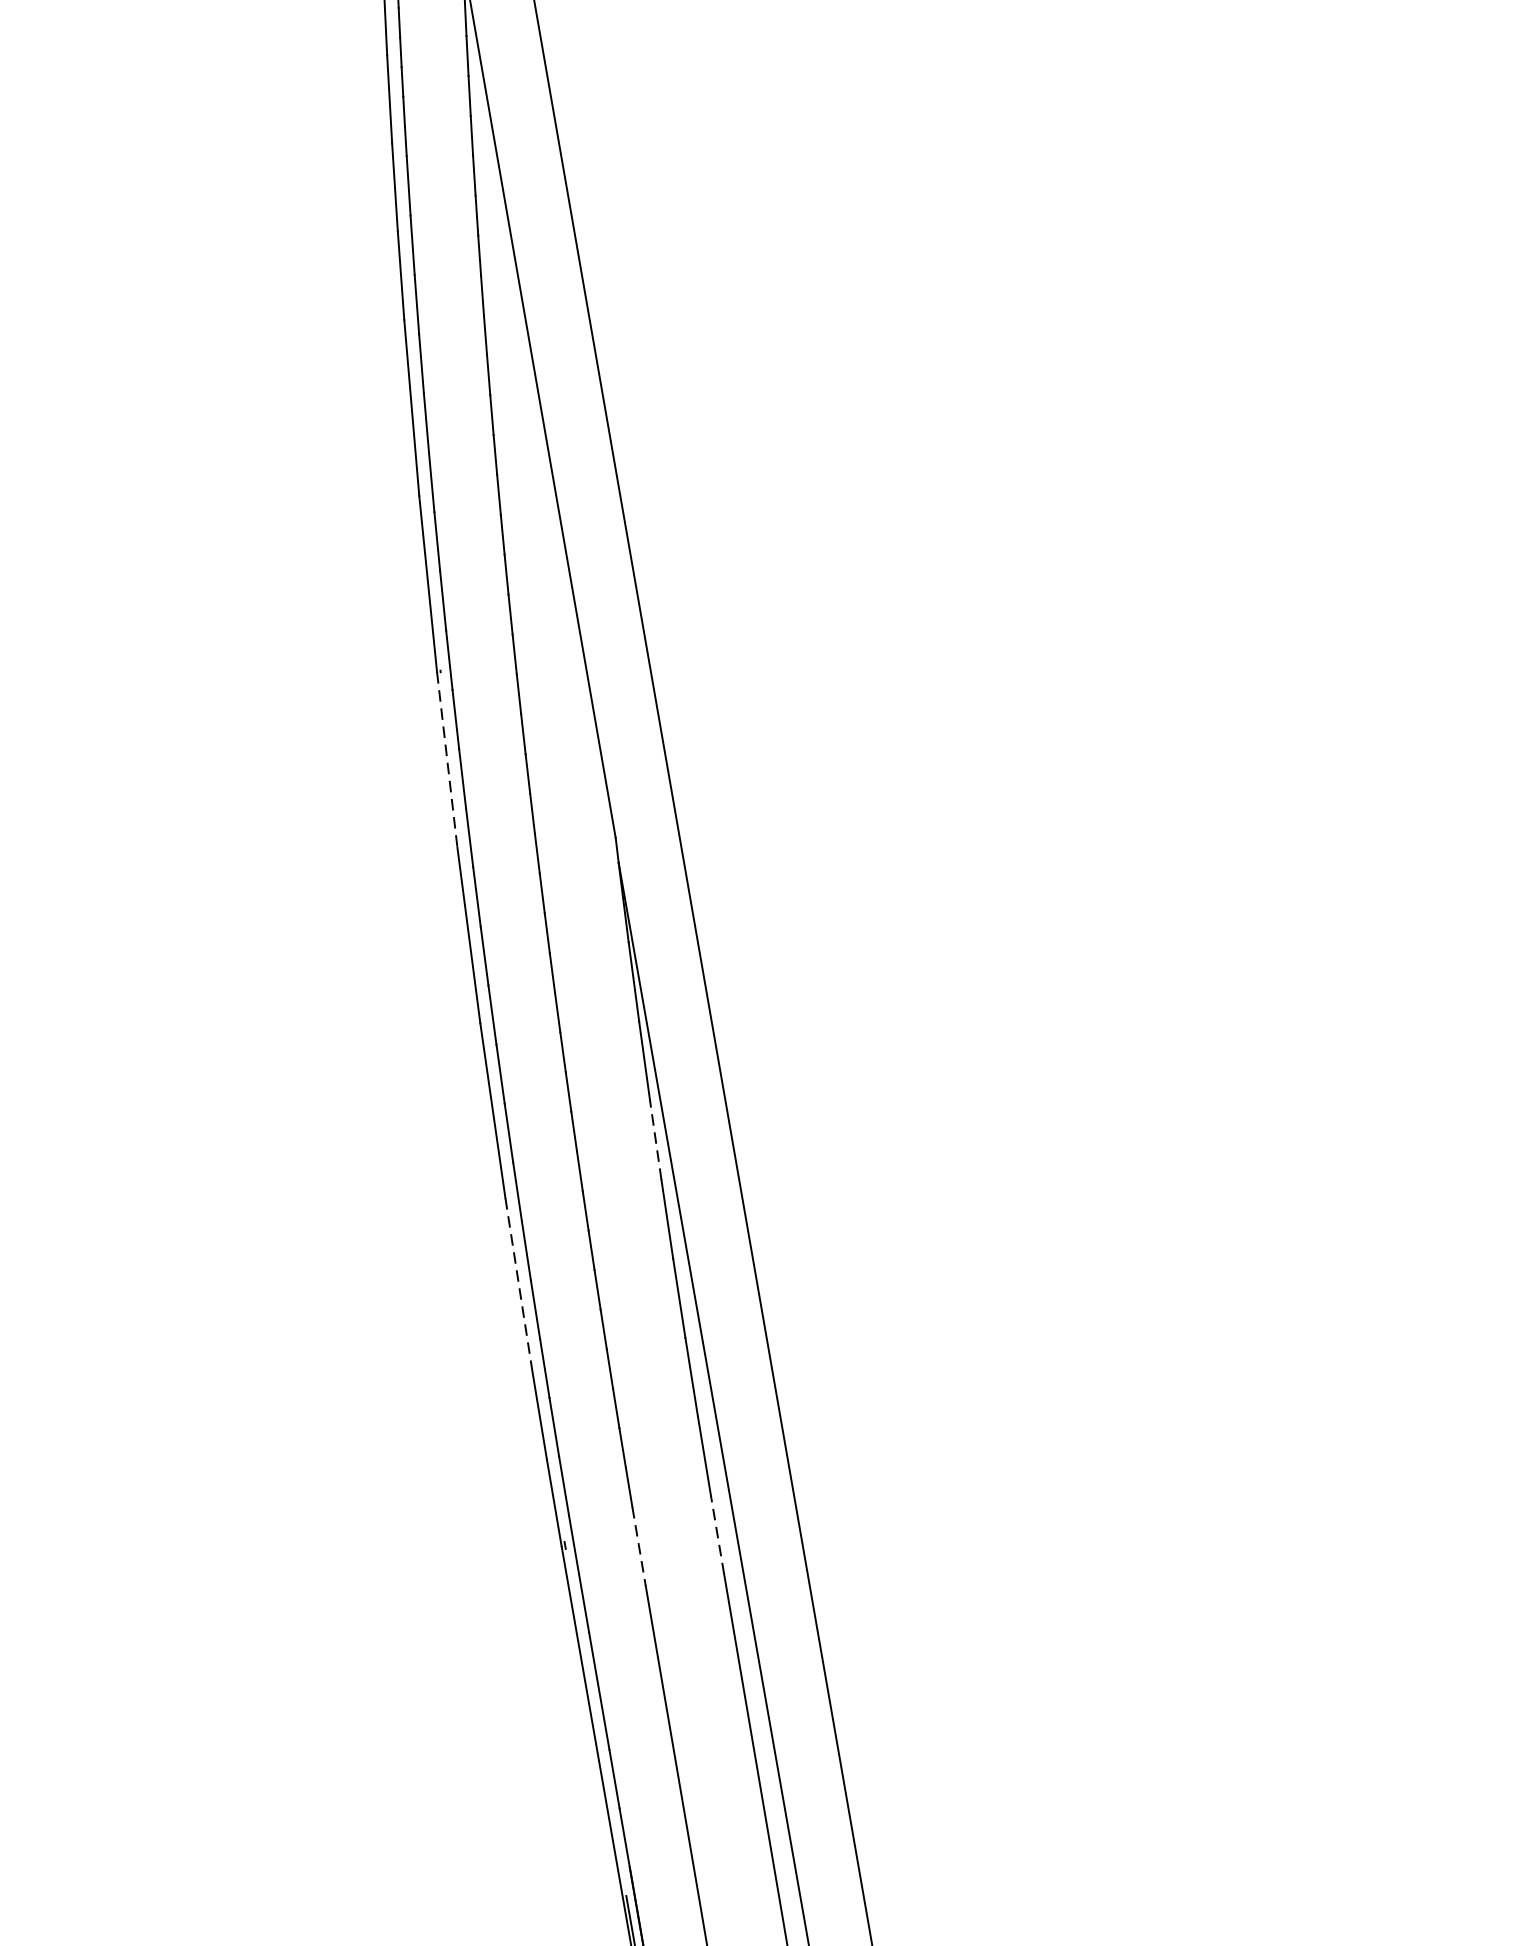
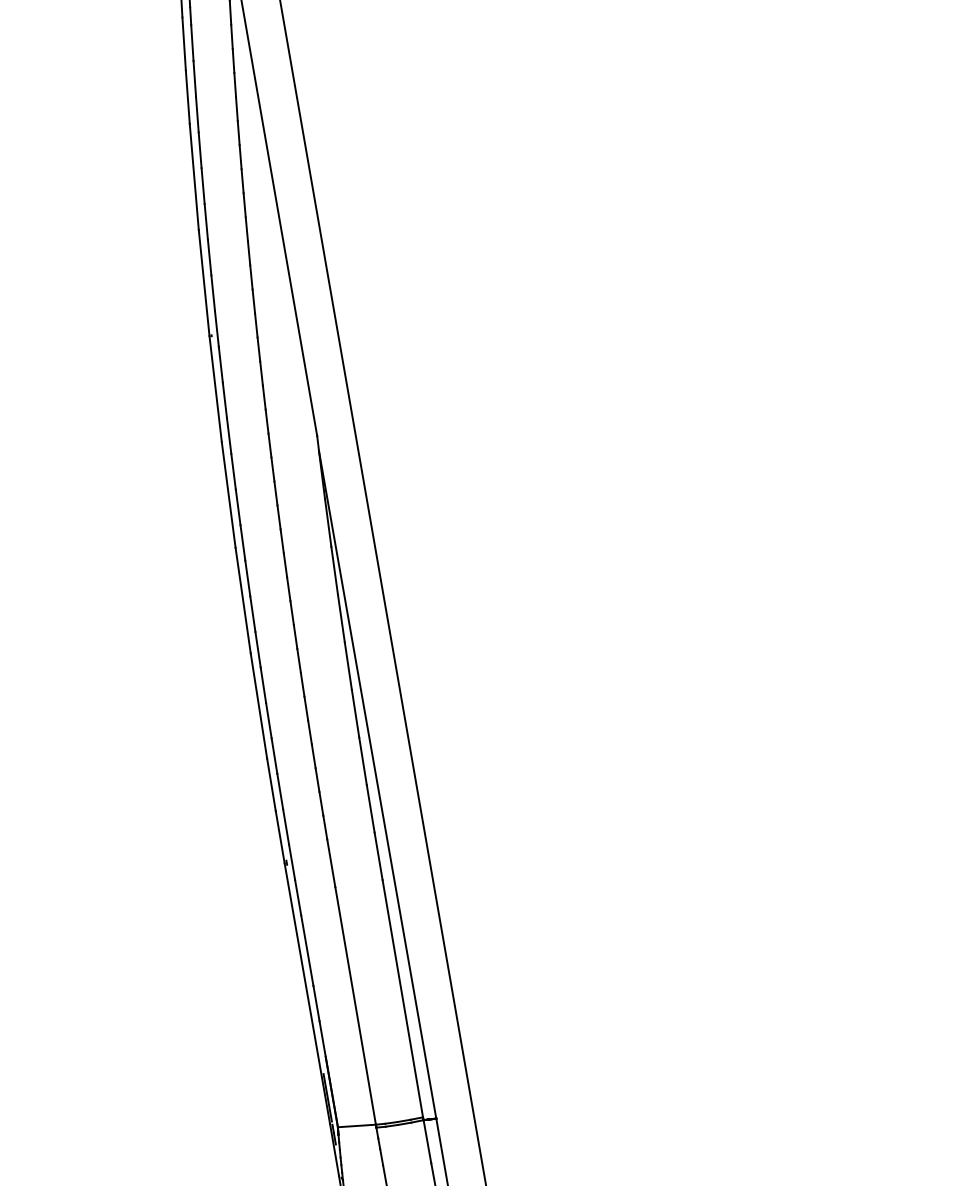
line: (446, 760) -> (215, 389), dashed -> solid
line: (655, 1138) -> (341, 617), dashed -> solid
line: (519, 1286) -> (259, 706), dashed -> solid
line: (717, 1533) -> (378, 855), dashed -> solid
line: (639, 1546) -> (331, 863), dashed -> solid

